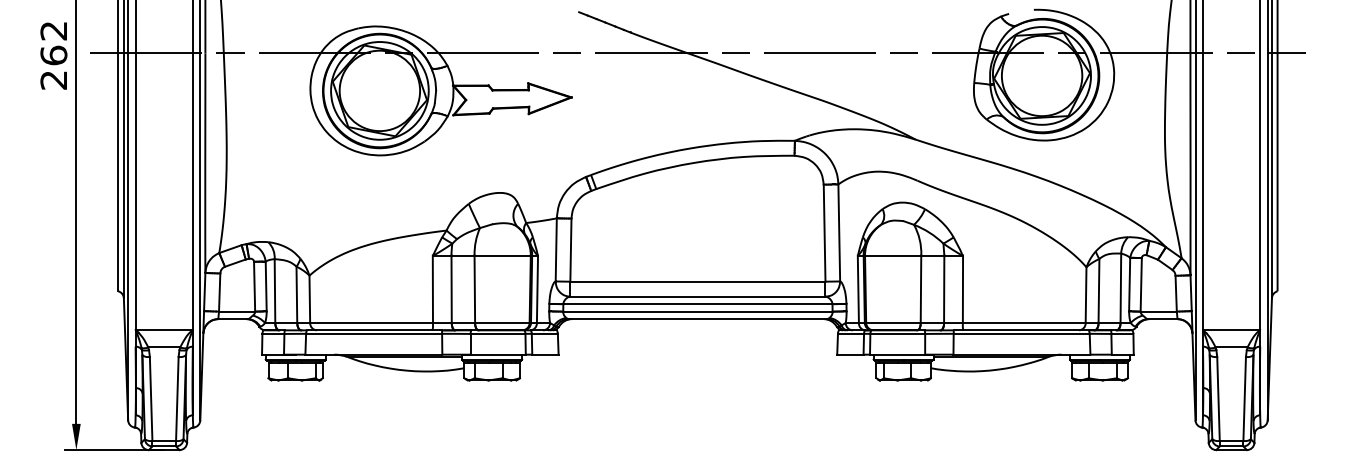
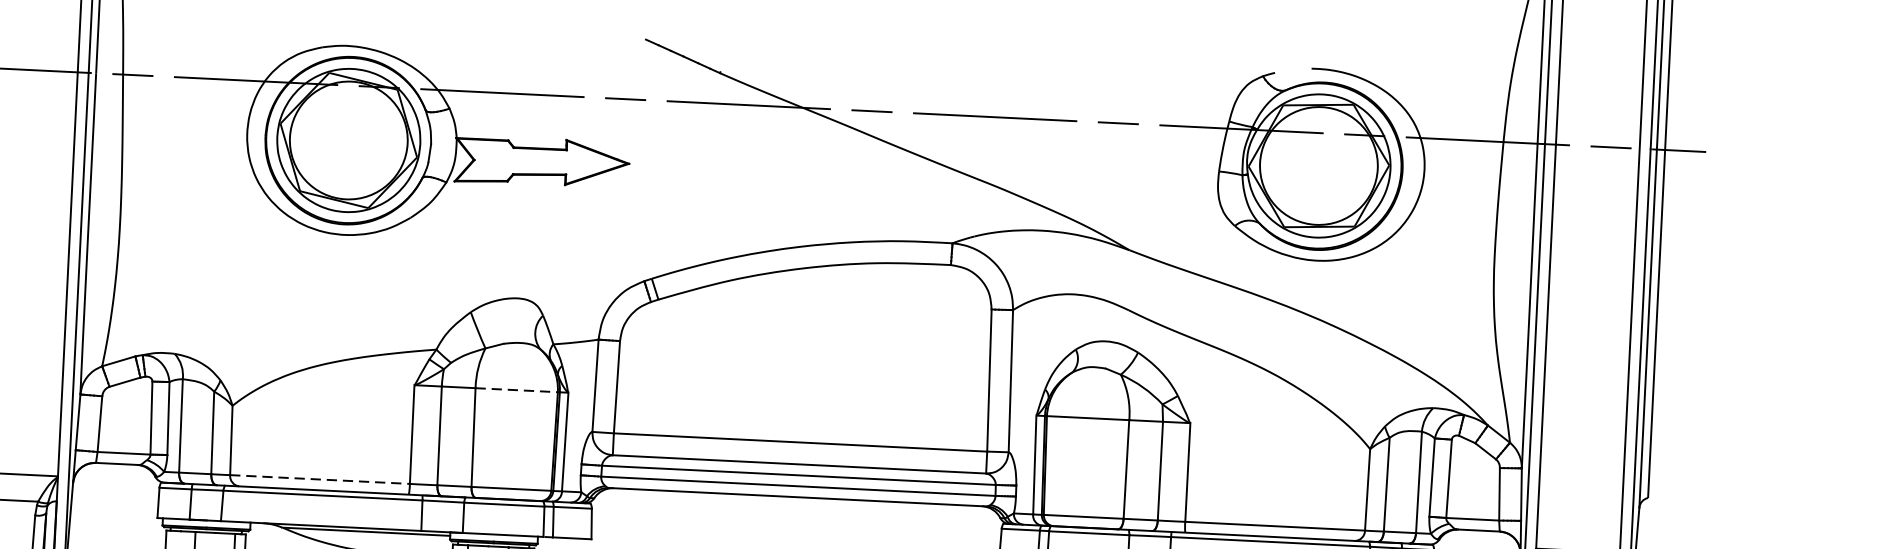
line: (503, 255) -> (517, 390), solid -> dashed
line: (372, 322) -> (321, 478), solid -> dashed

